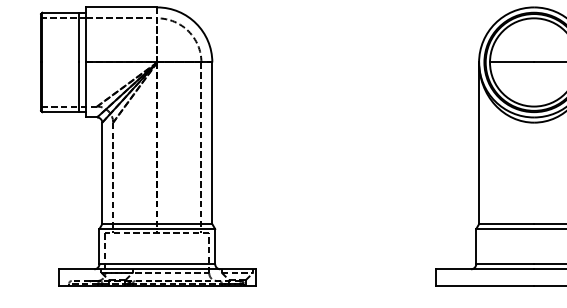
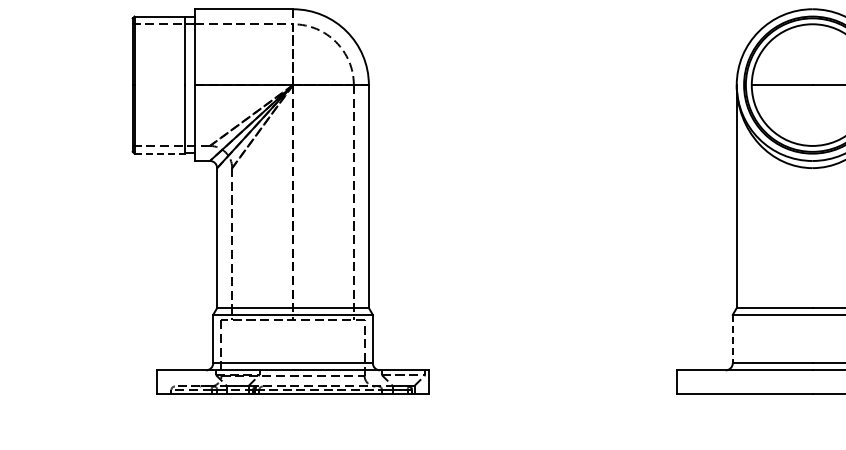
line: (61, 112) -> (160, 153), solid -> dashed
line: (476, 246) -> (732, 339), solid -> dashed

